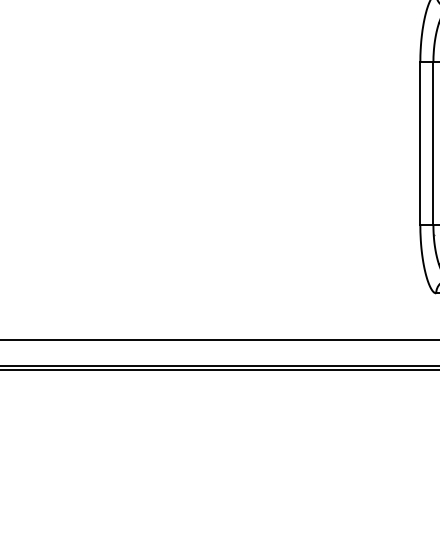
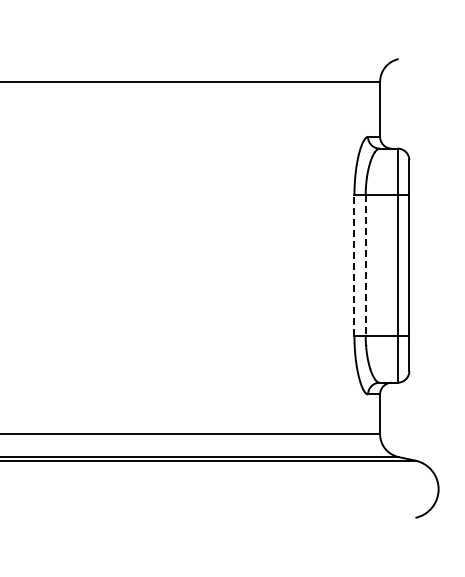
line: (420, 143) -> (354, 265), solid -> dashed
line: (433, 144) -> (365, 266), solid -> dashed

